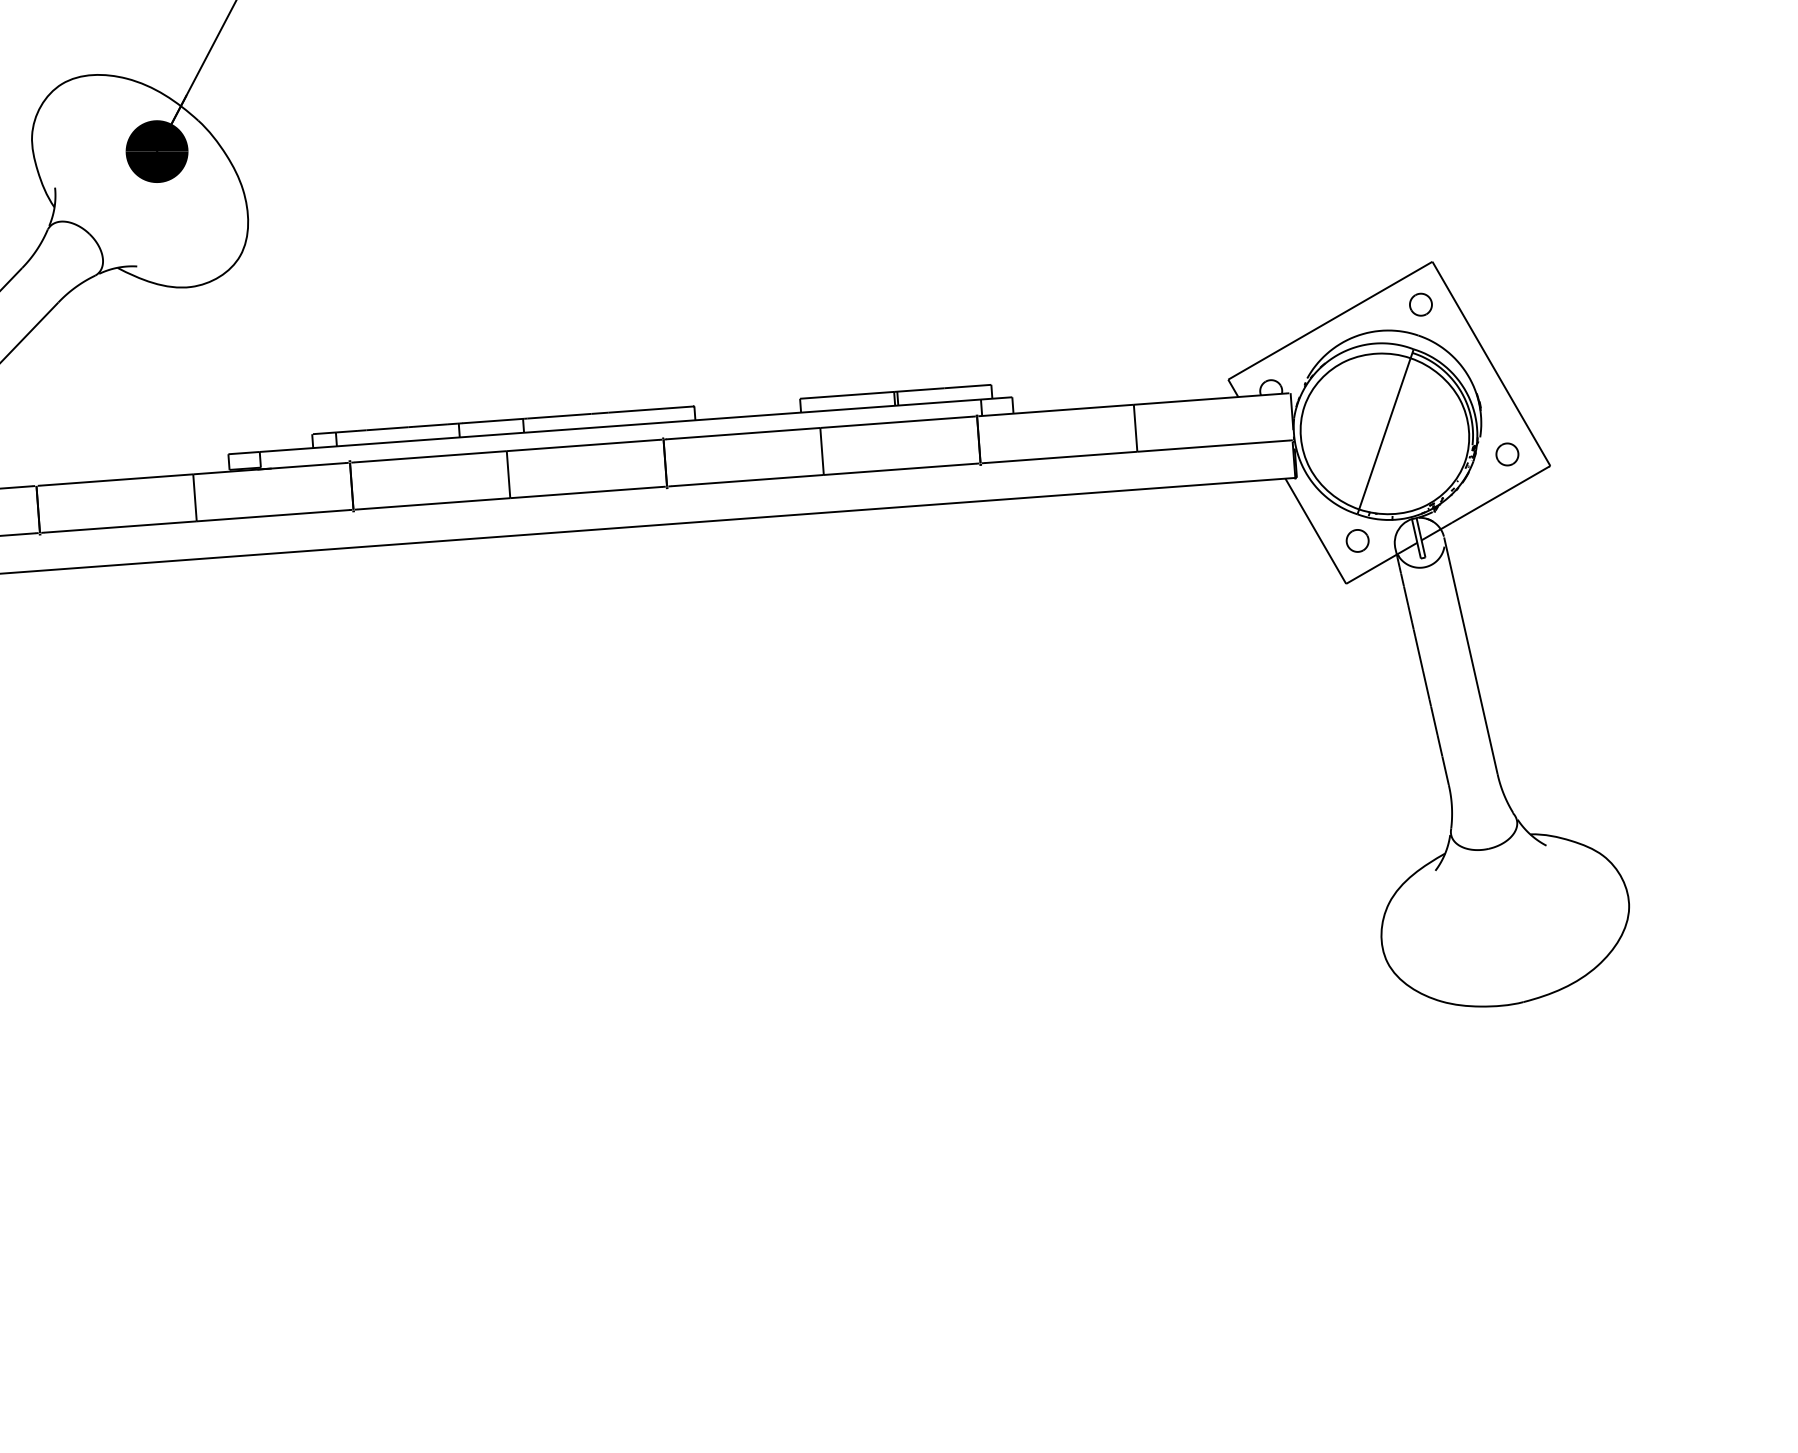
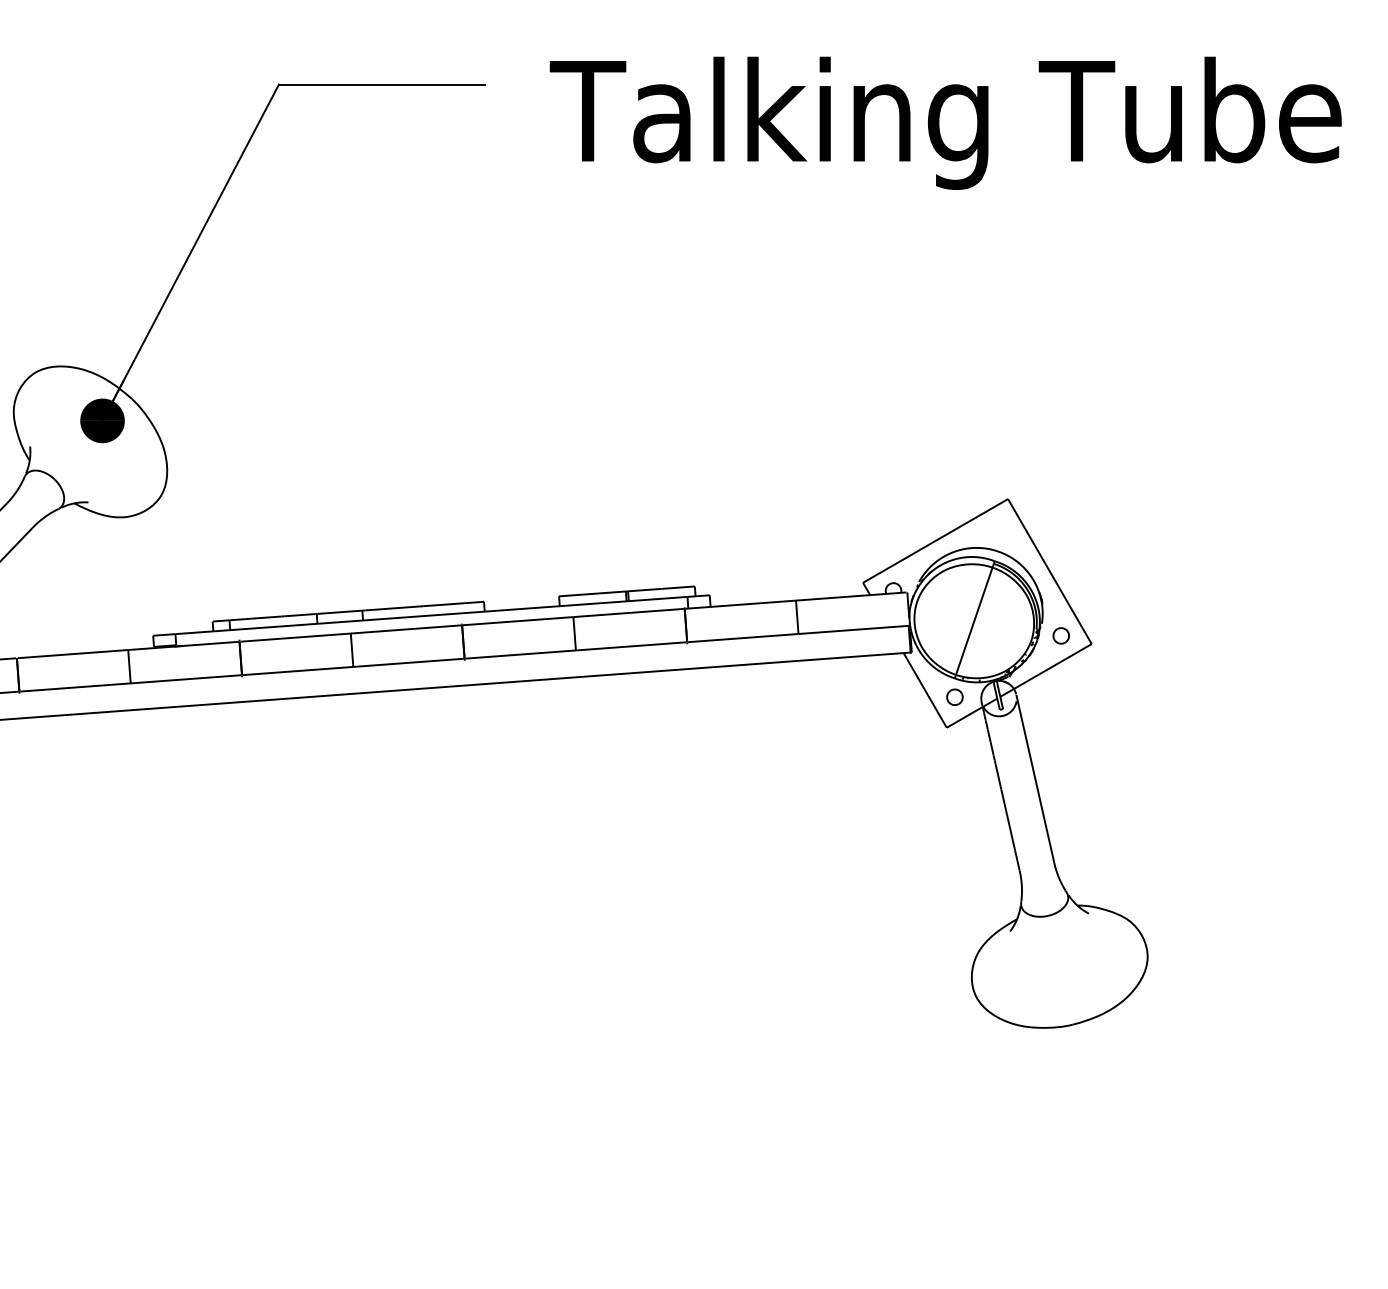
part: (1420, 304) -> (999, 529), removed

